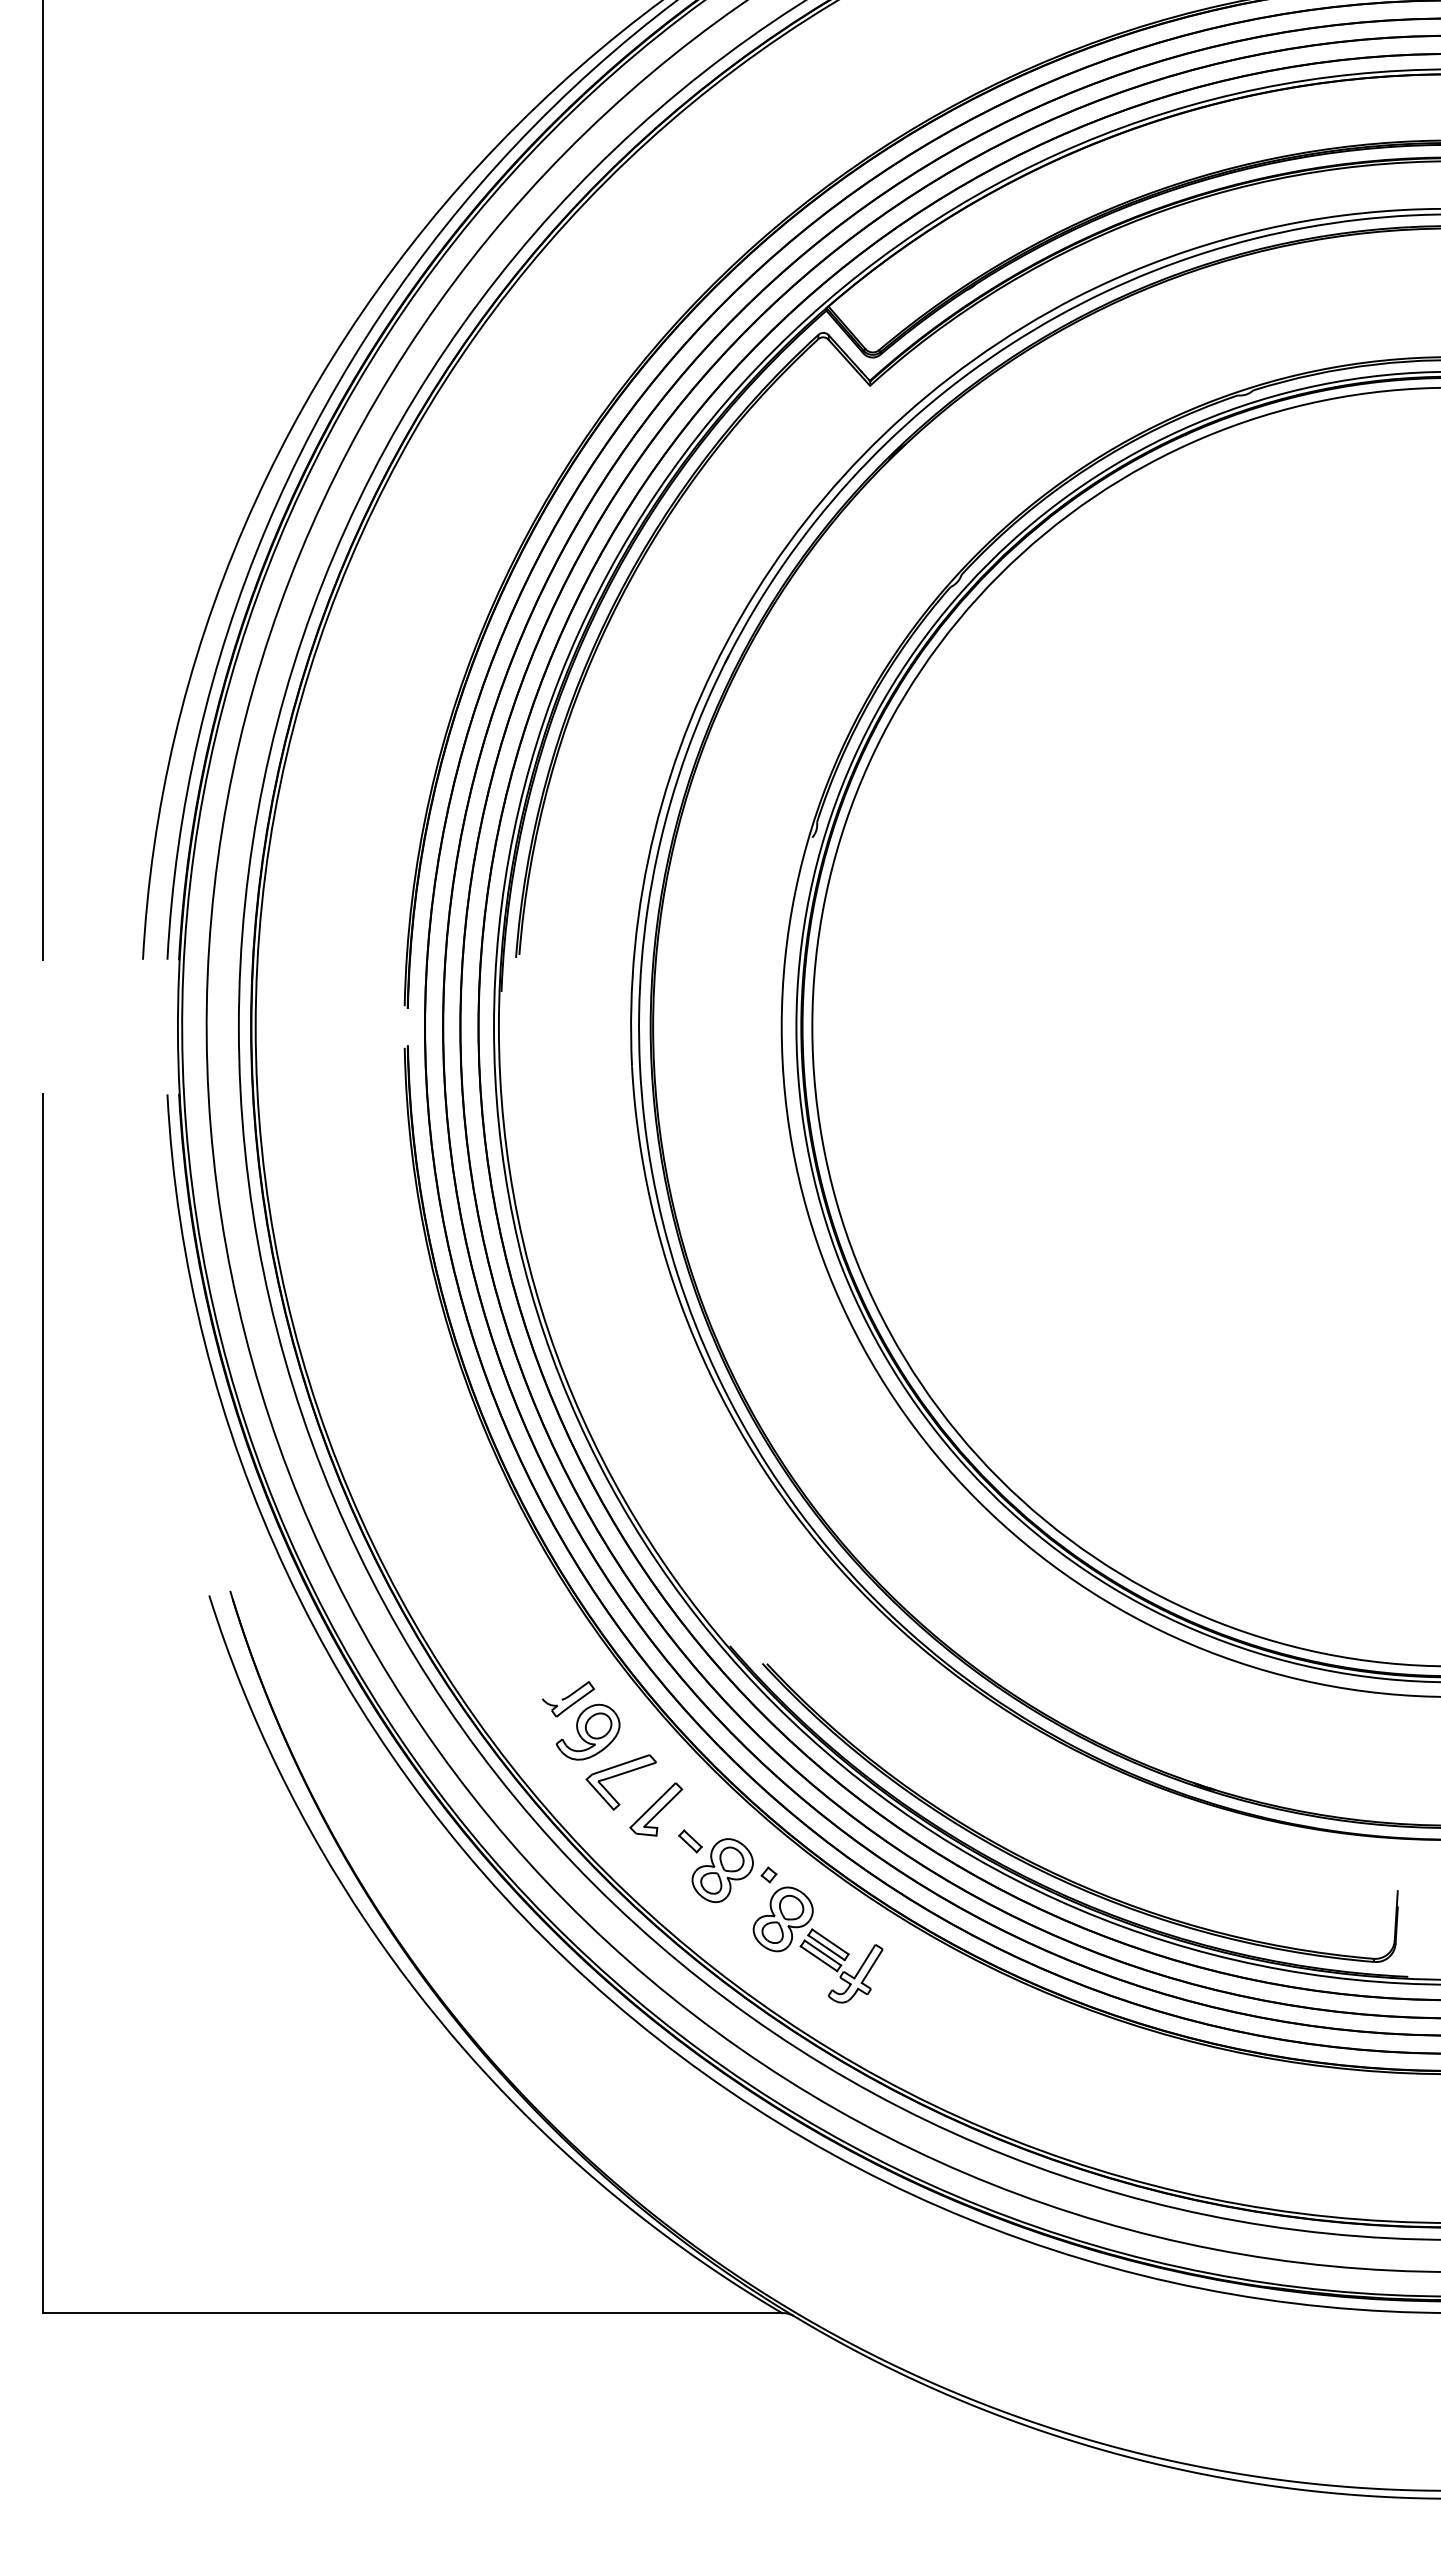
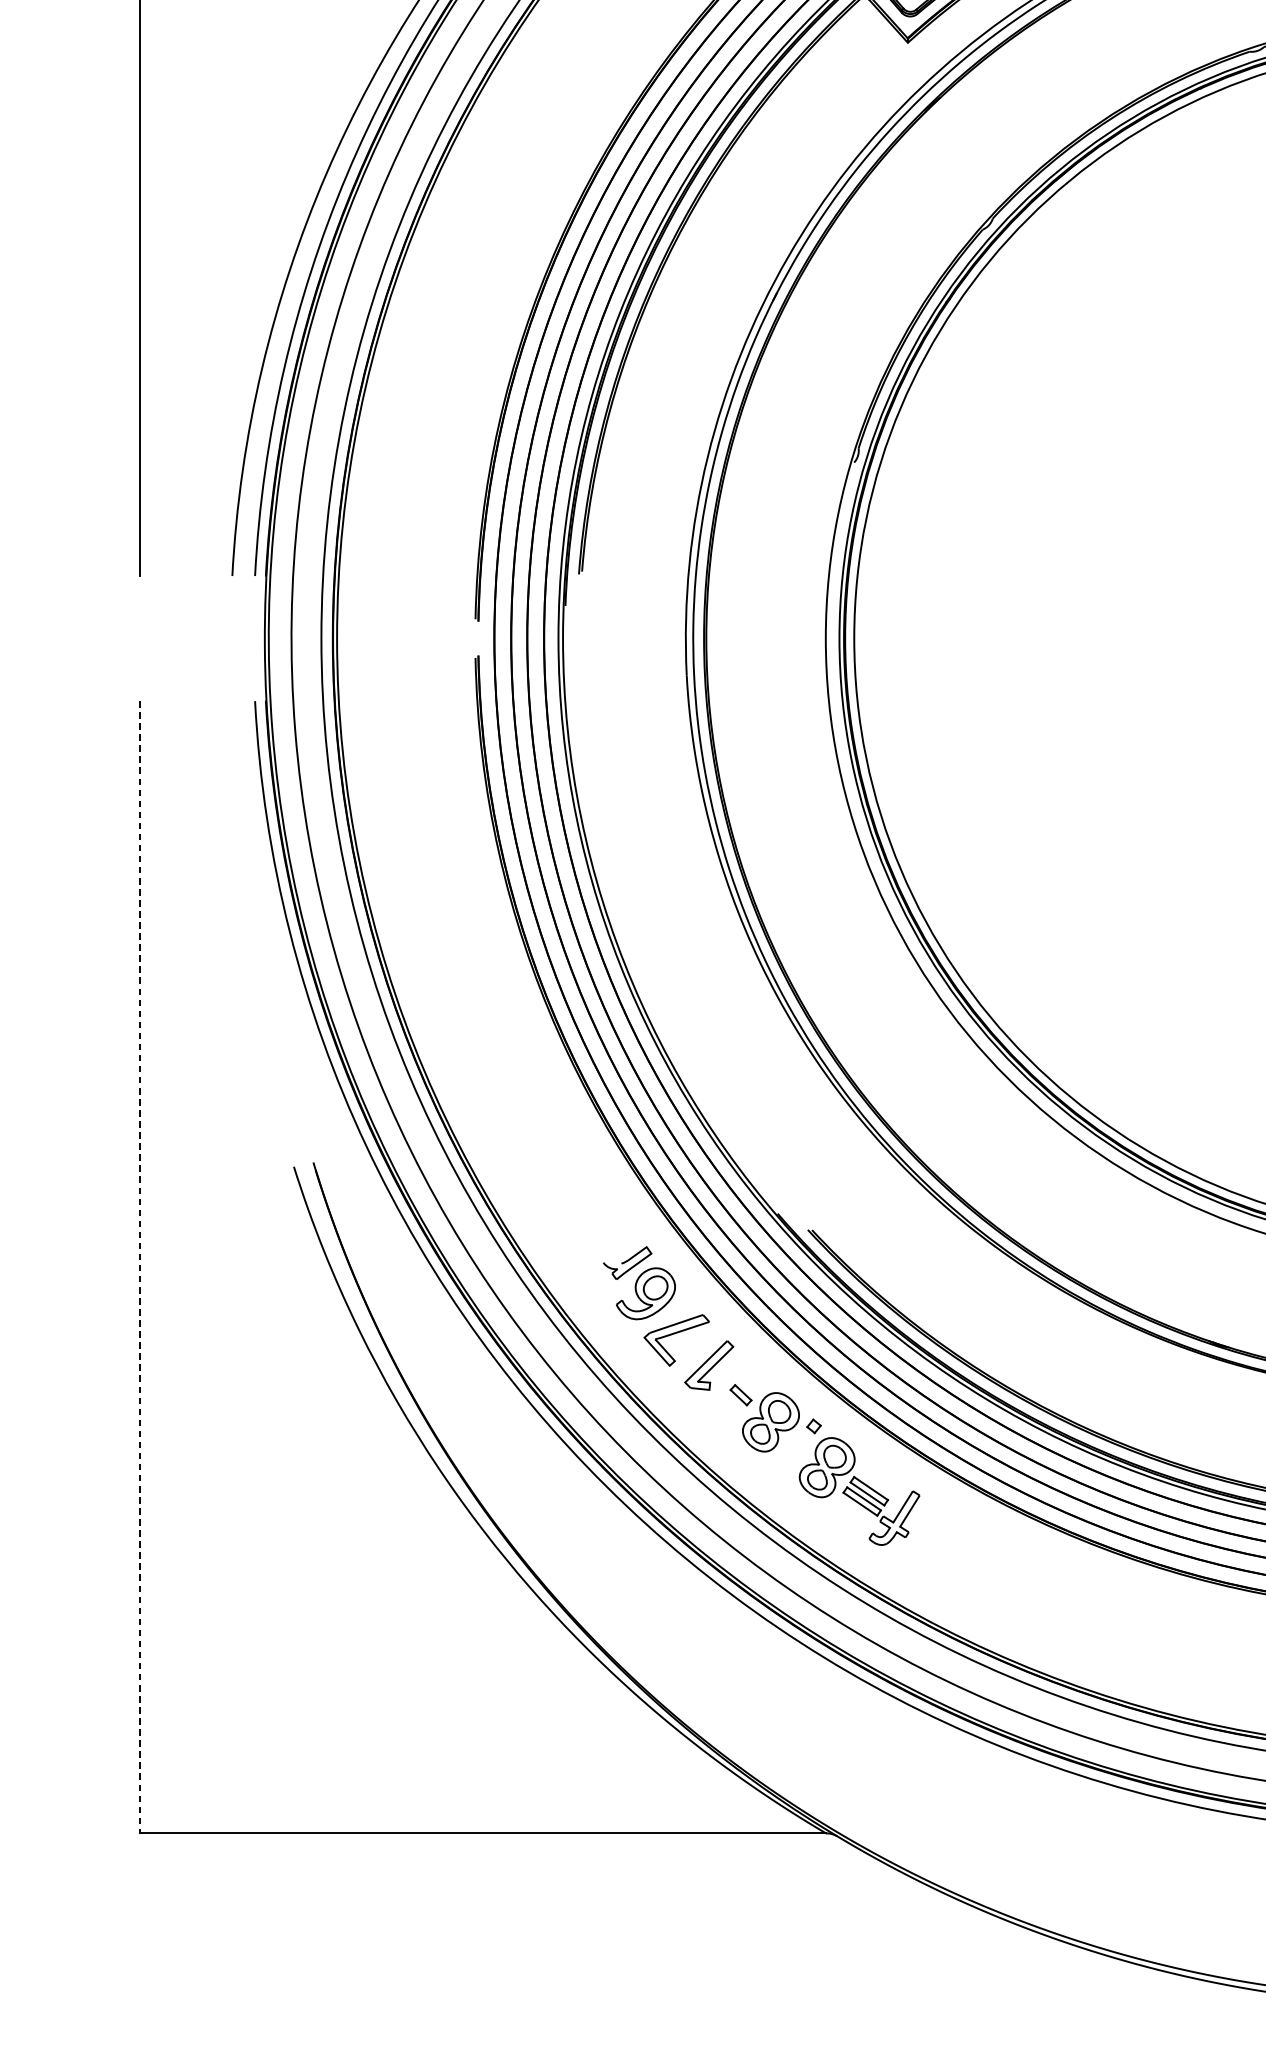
line: (43, 1704) -> (139, 1267), solid -> dashed

